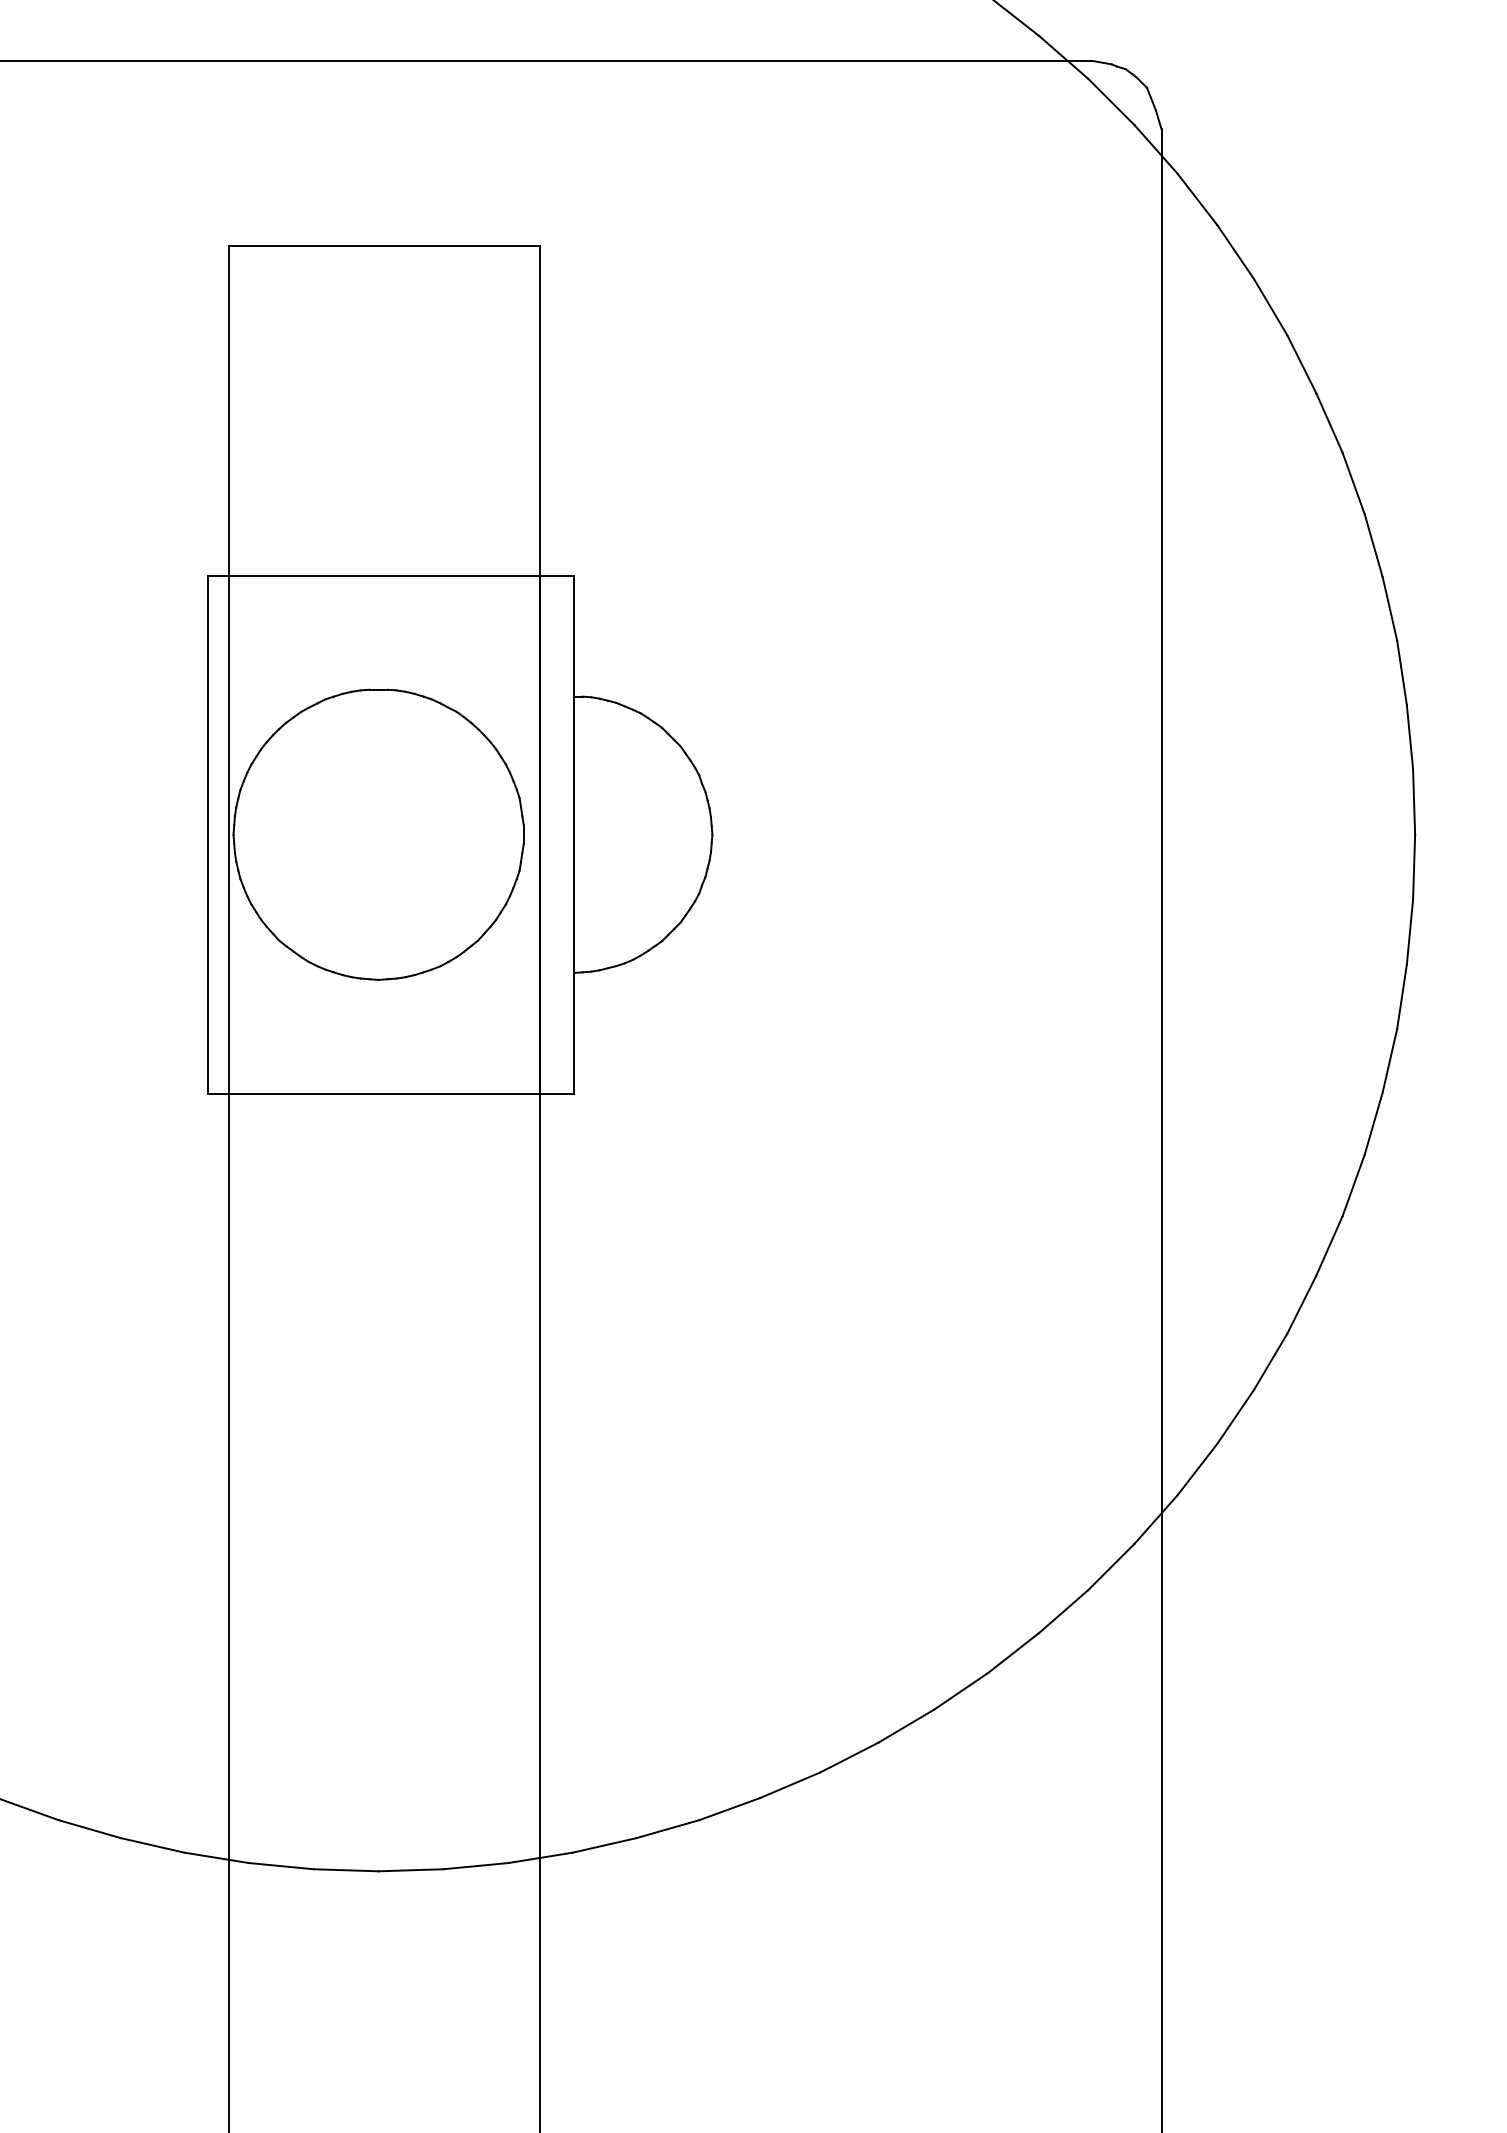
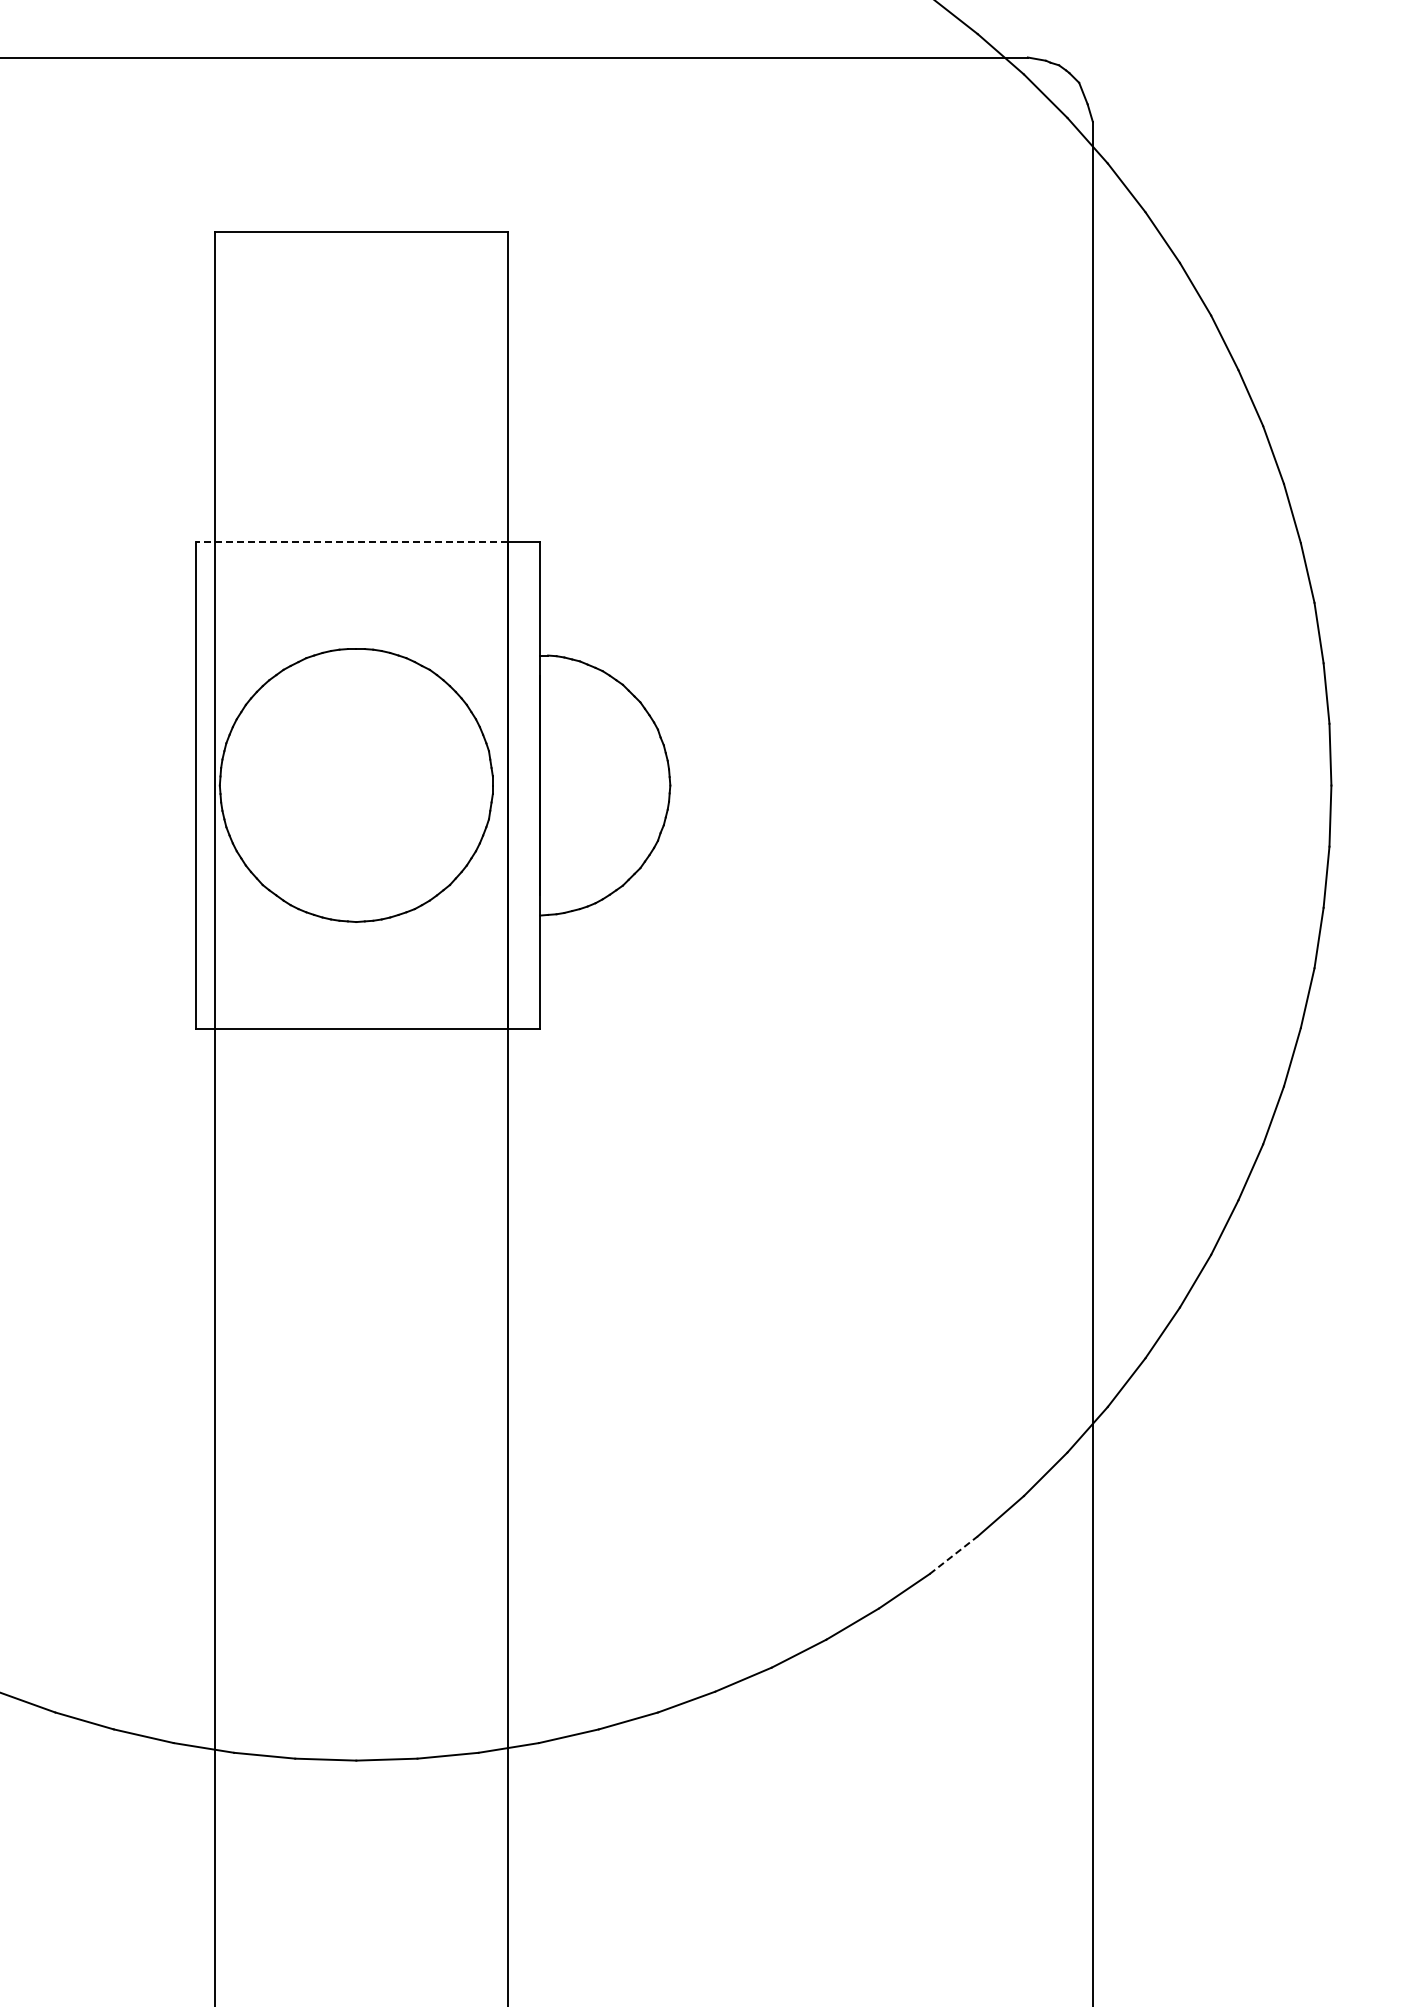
line: (373, 575) -> (351, 541), solid -> dashed
line: (1013, 1653) -> (953, 1555), solid -> dashed

